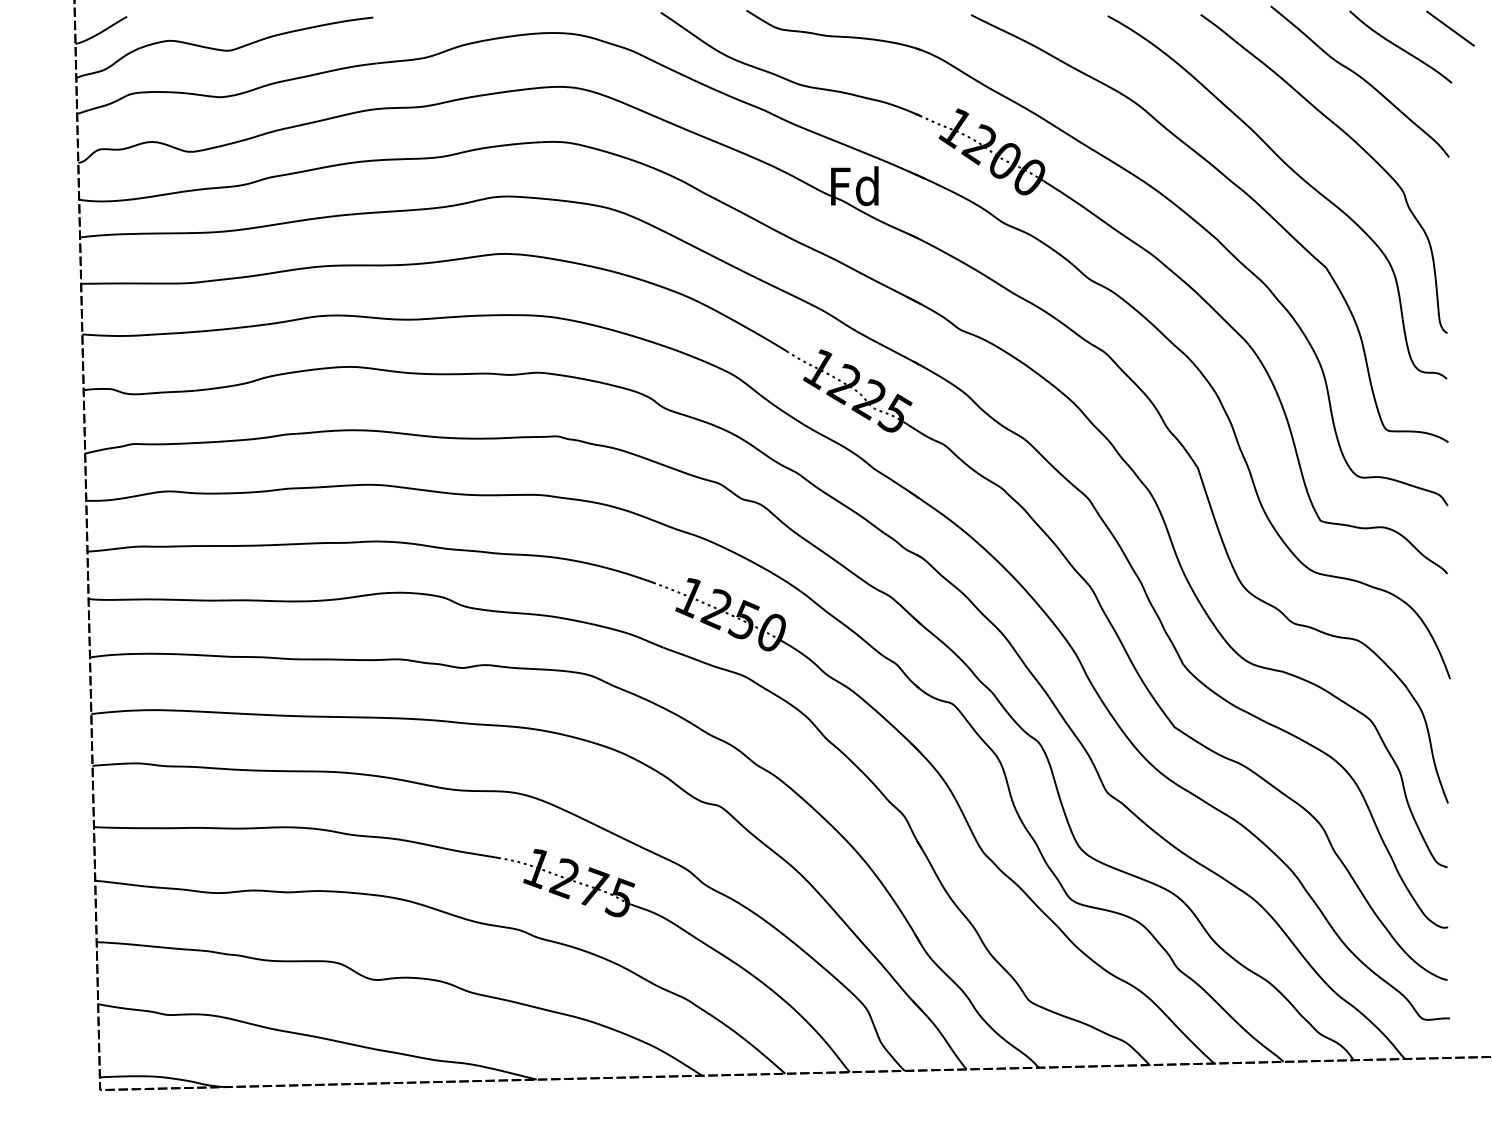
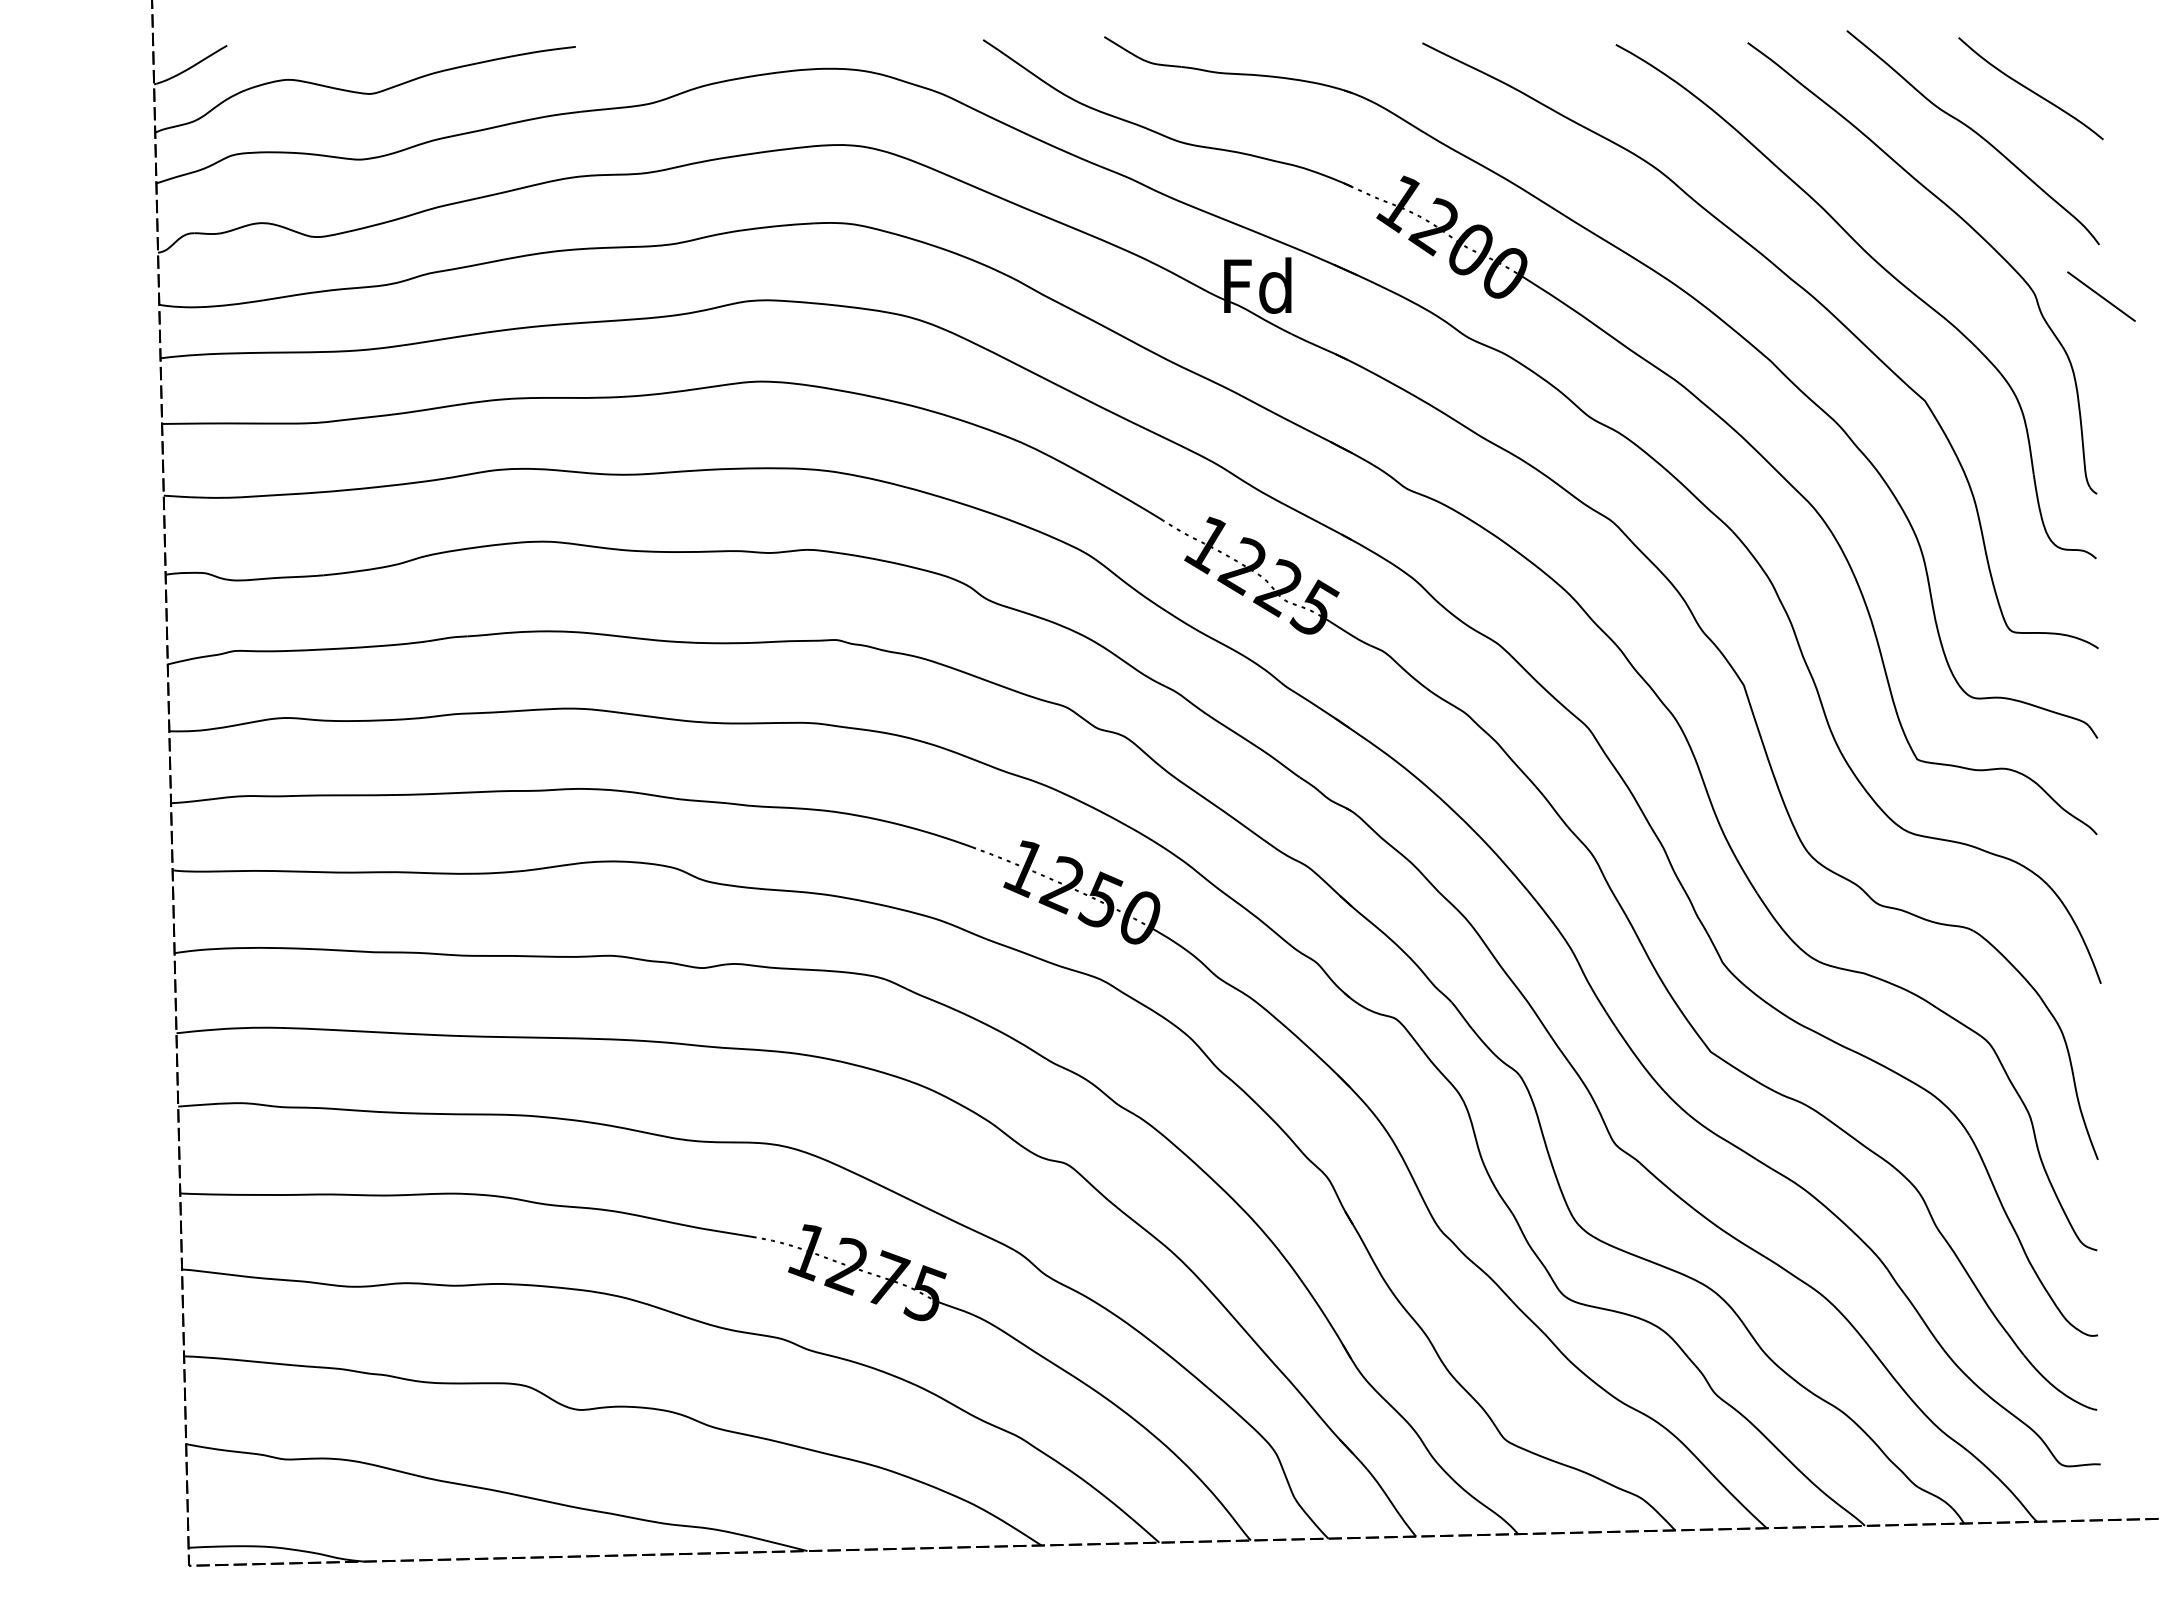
line: (1450, 28) -> (2101, 296), moved

